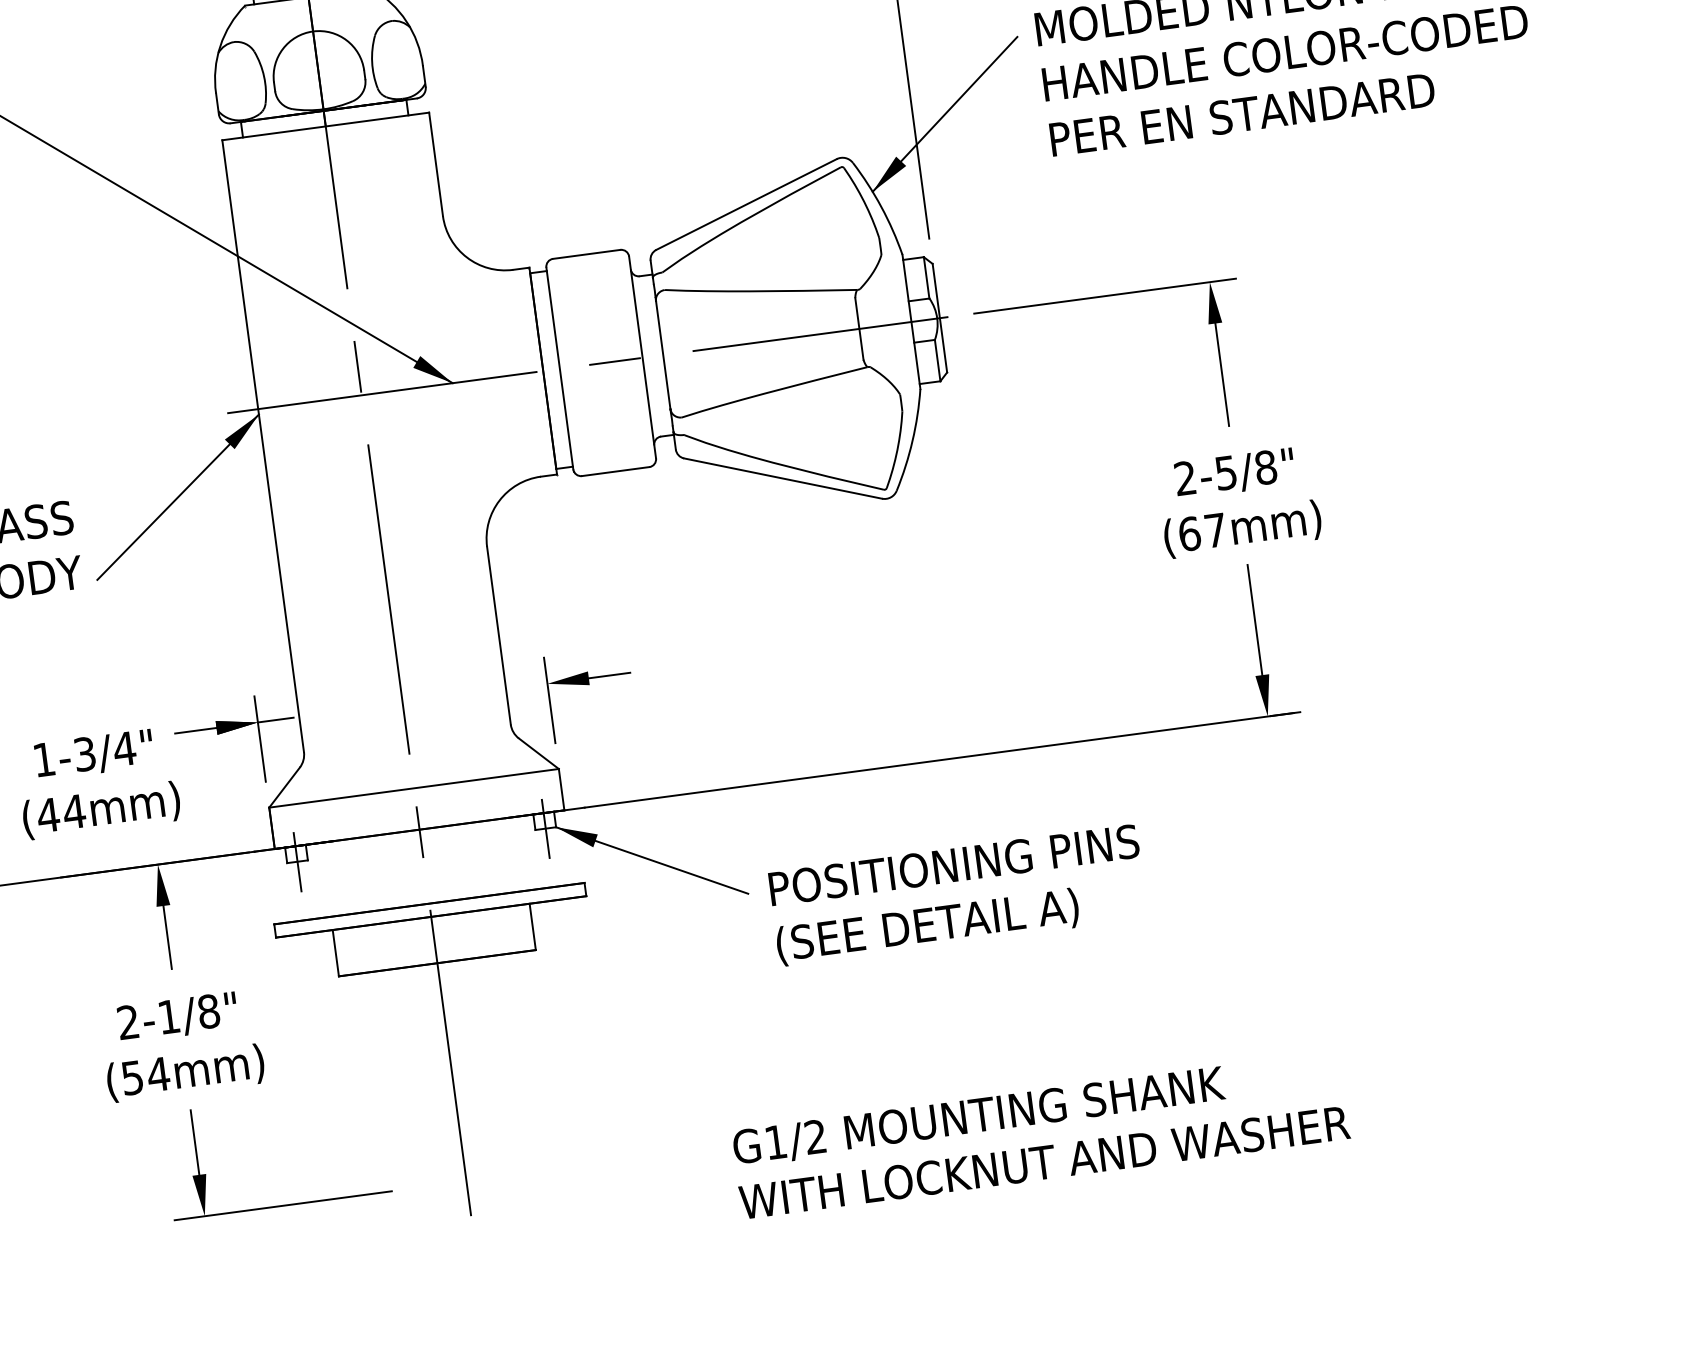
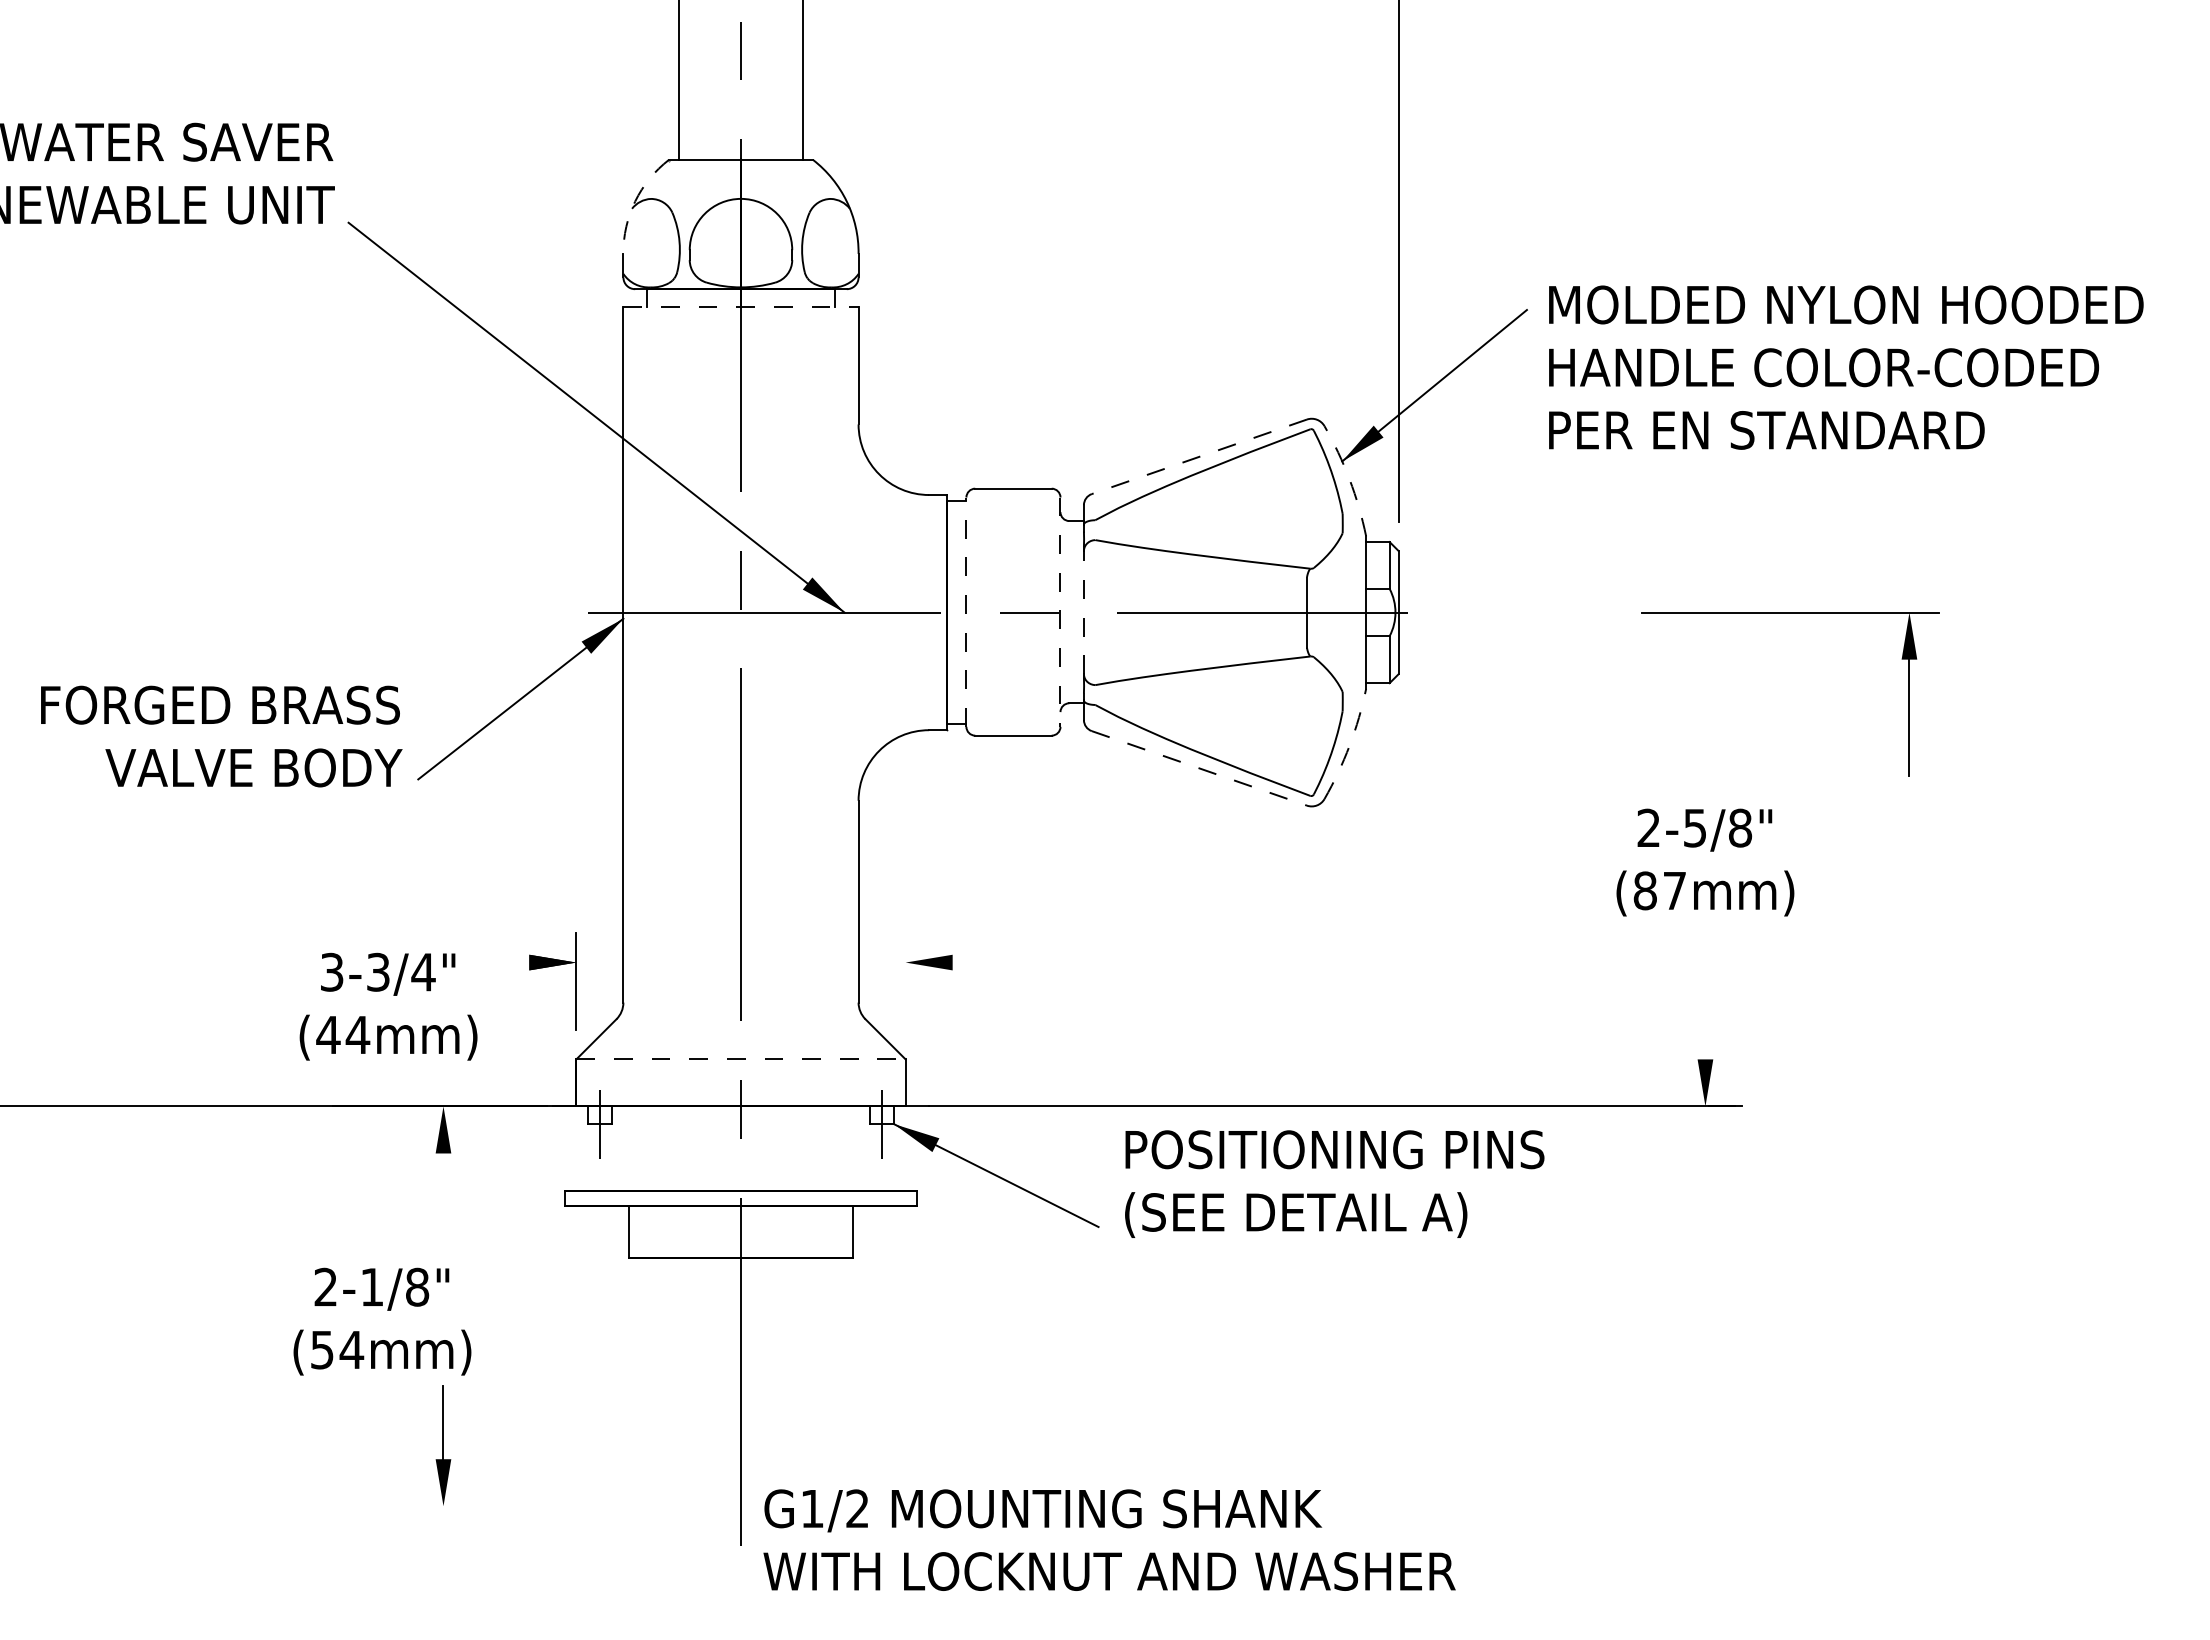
arc: (220, 46) -> (635, 201), solid -> dashed
line: (325, 126) -> (740, 306), solid -> dashed
line: (746, 204) -> (1199, 456), solid -> dashed
arc: (881, 206) -> (1349, 479), solid -> dashed
part: (1105, 296) -> (1790, 613), moved
line: (662, 355) -> (1083, 612), solid -> dashed
line: (642, 357) -> (1060, 612), solid -> dashed
line: (559, 368) -> (966, 612), solid -> dashed
arc: (912, 440) -> (1349, 745), solid -> dashed
line: (783, 478) -> (1199, 768), solid -> dashed
text: (1189, 533) -> (1645, 890), (67mm) -> (87mm)
line: (1254, 619) -> (1705, 996), removed
line: (608, 675) -> (975, 962), removed
line: (549, 700) -> (905, 981), removed
line: (275, 720) -> (596, 962), removed
line: (195, 730) -> (505, 962), removed
text: (44, 758) -> (332, 971), 1-3/4" -> 3-3/4"
line: (414, 788) -> (741, 1059), solid -> dashed
text: (957, 894) -> (1334, 1183), moved
line: (167, 937) -> (443, 1189), removed
text: (182, 1045) -> (382, 1321), moved
text: (1040, 1134) -> (1109, 1539), moved
line: (283, 1206) -> (532, 1506), removed

